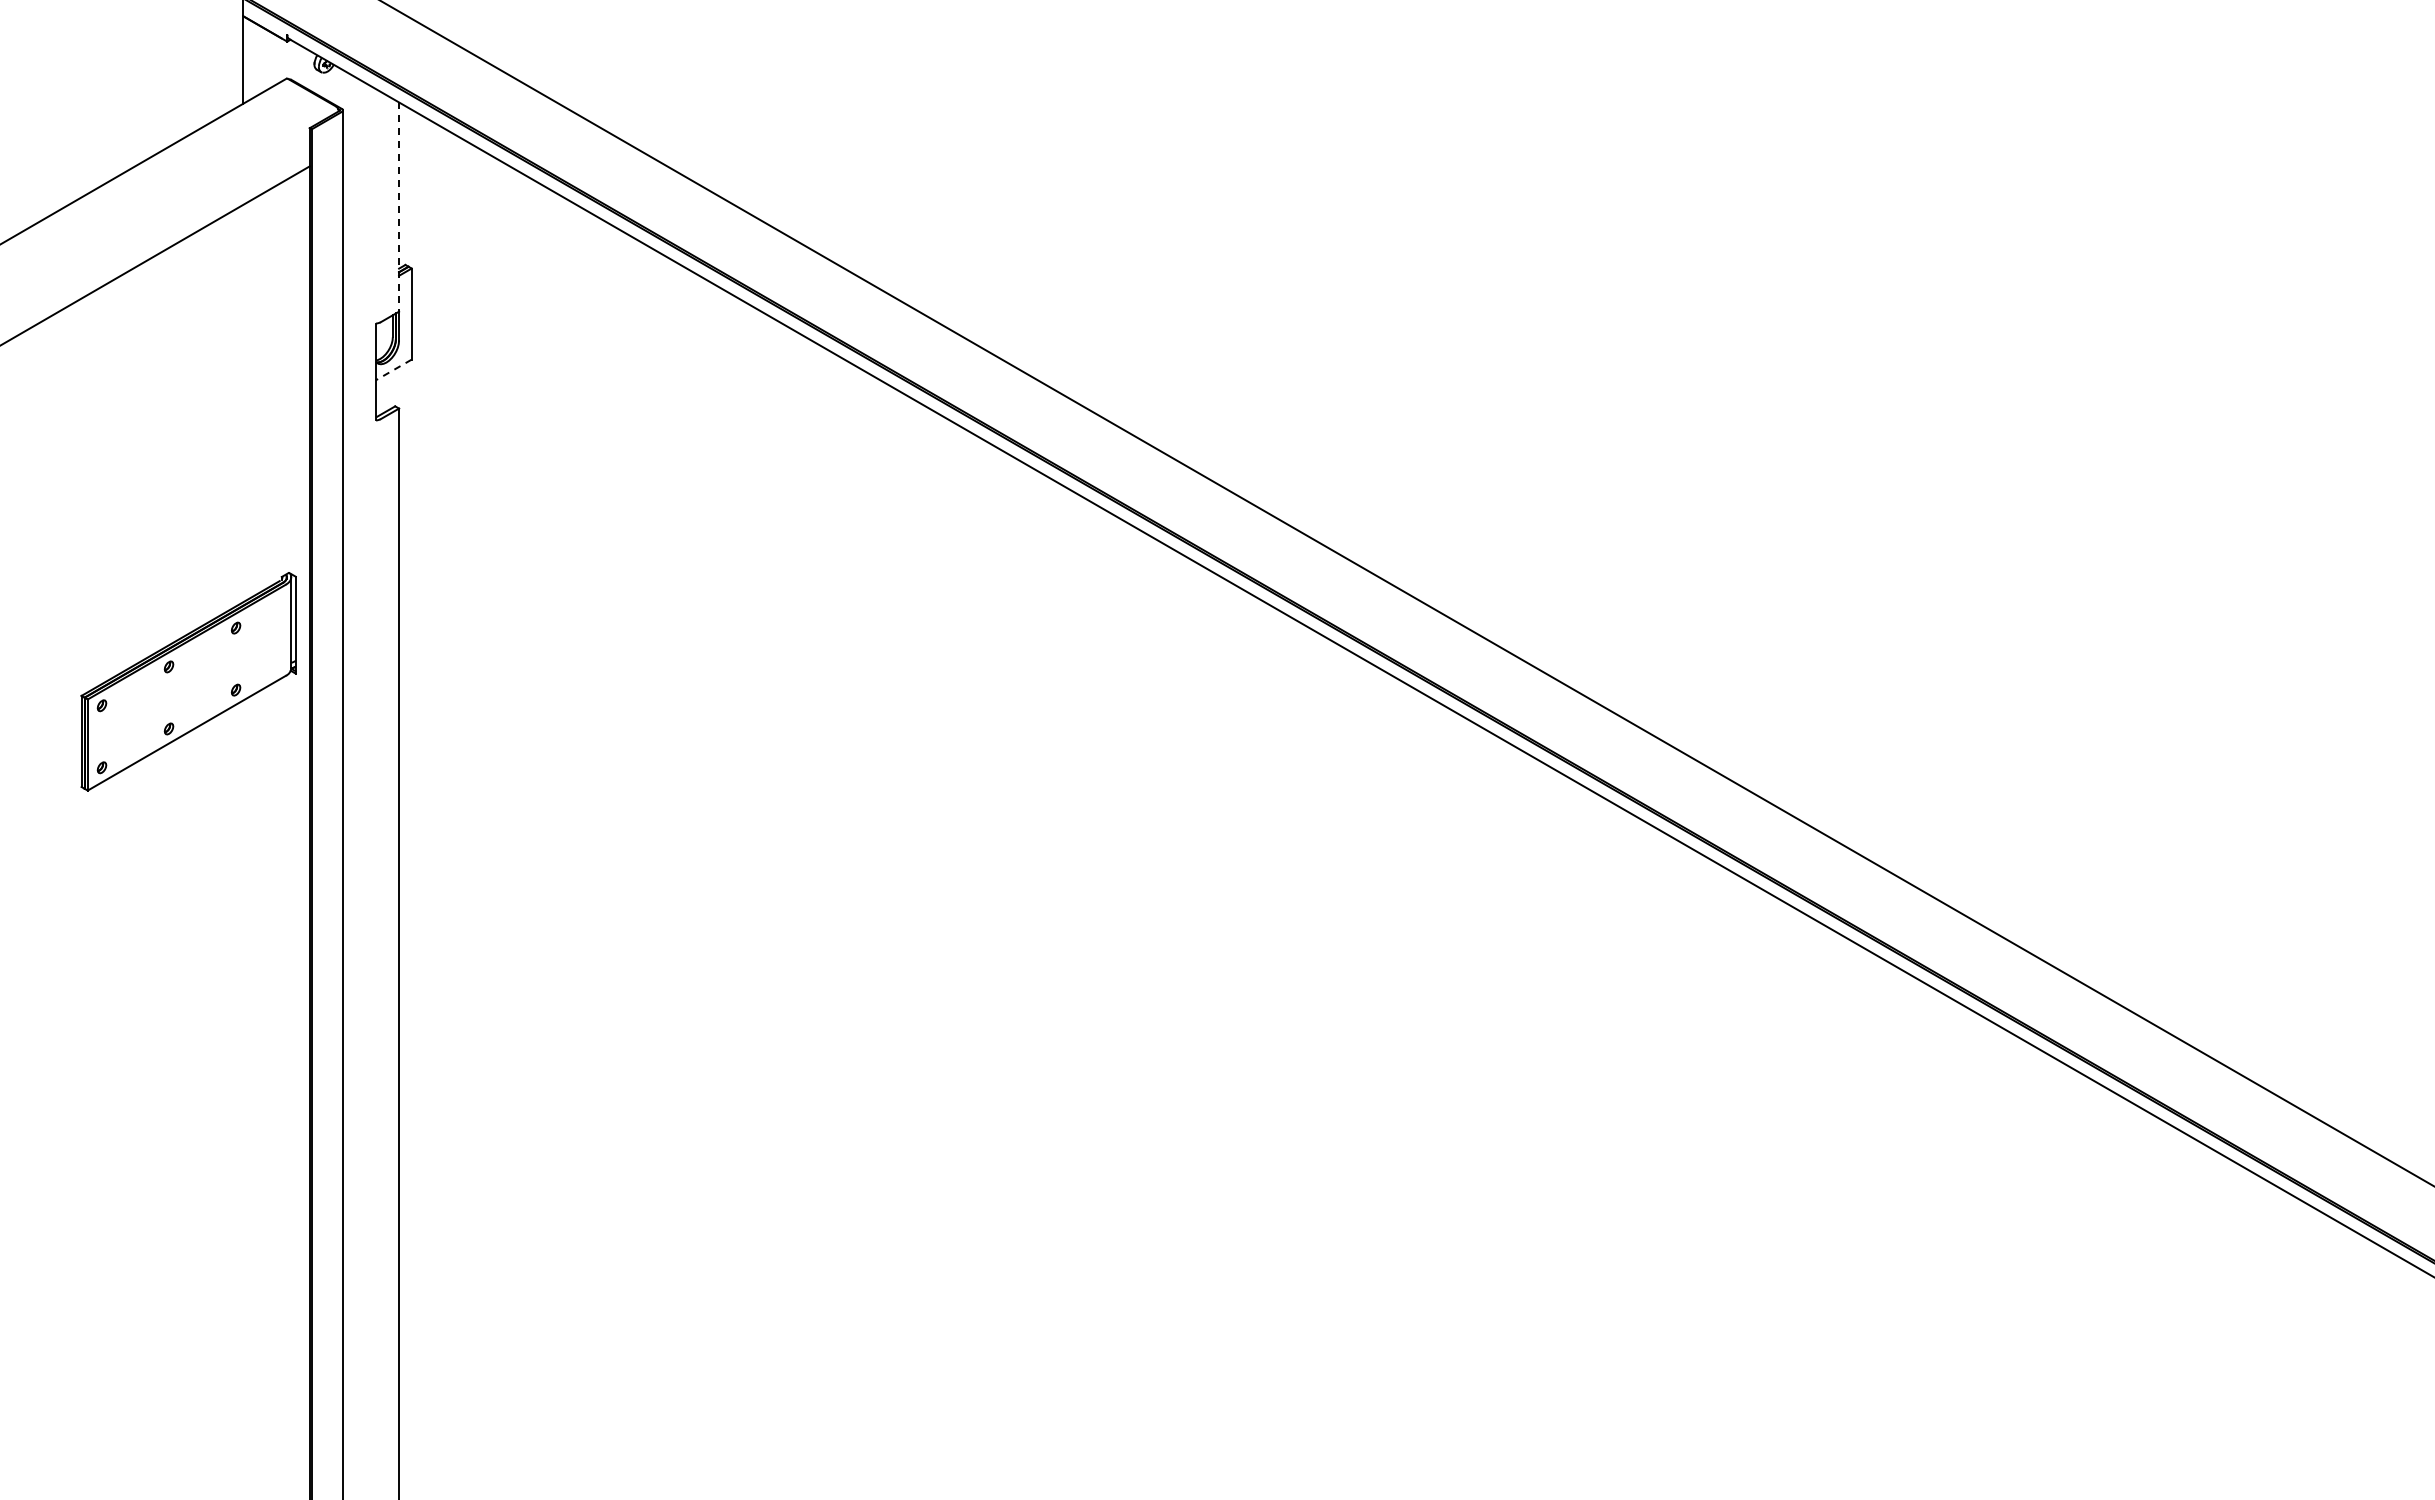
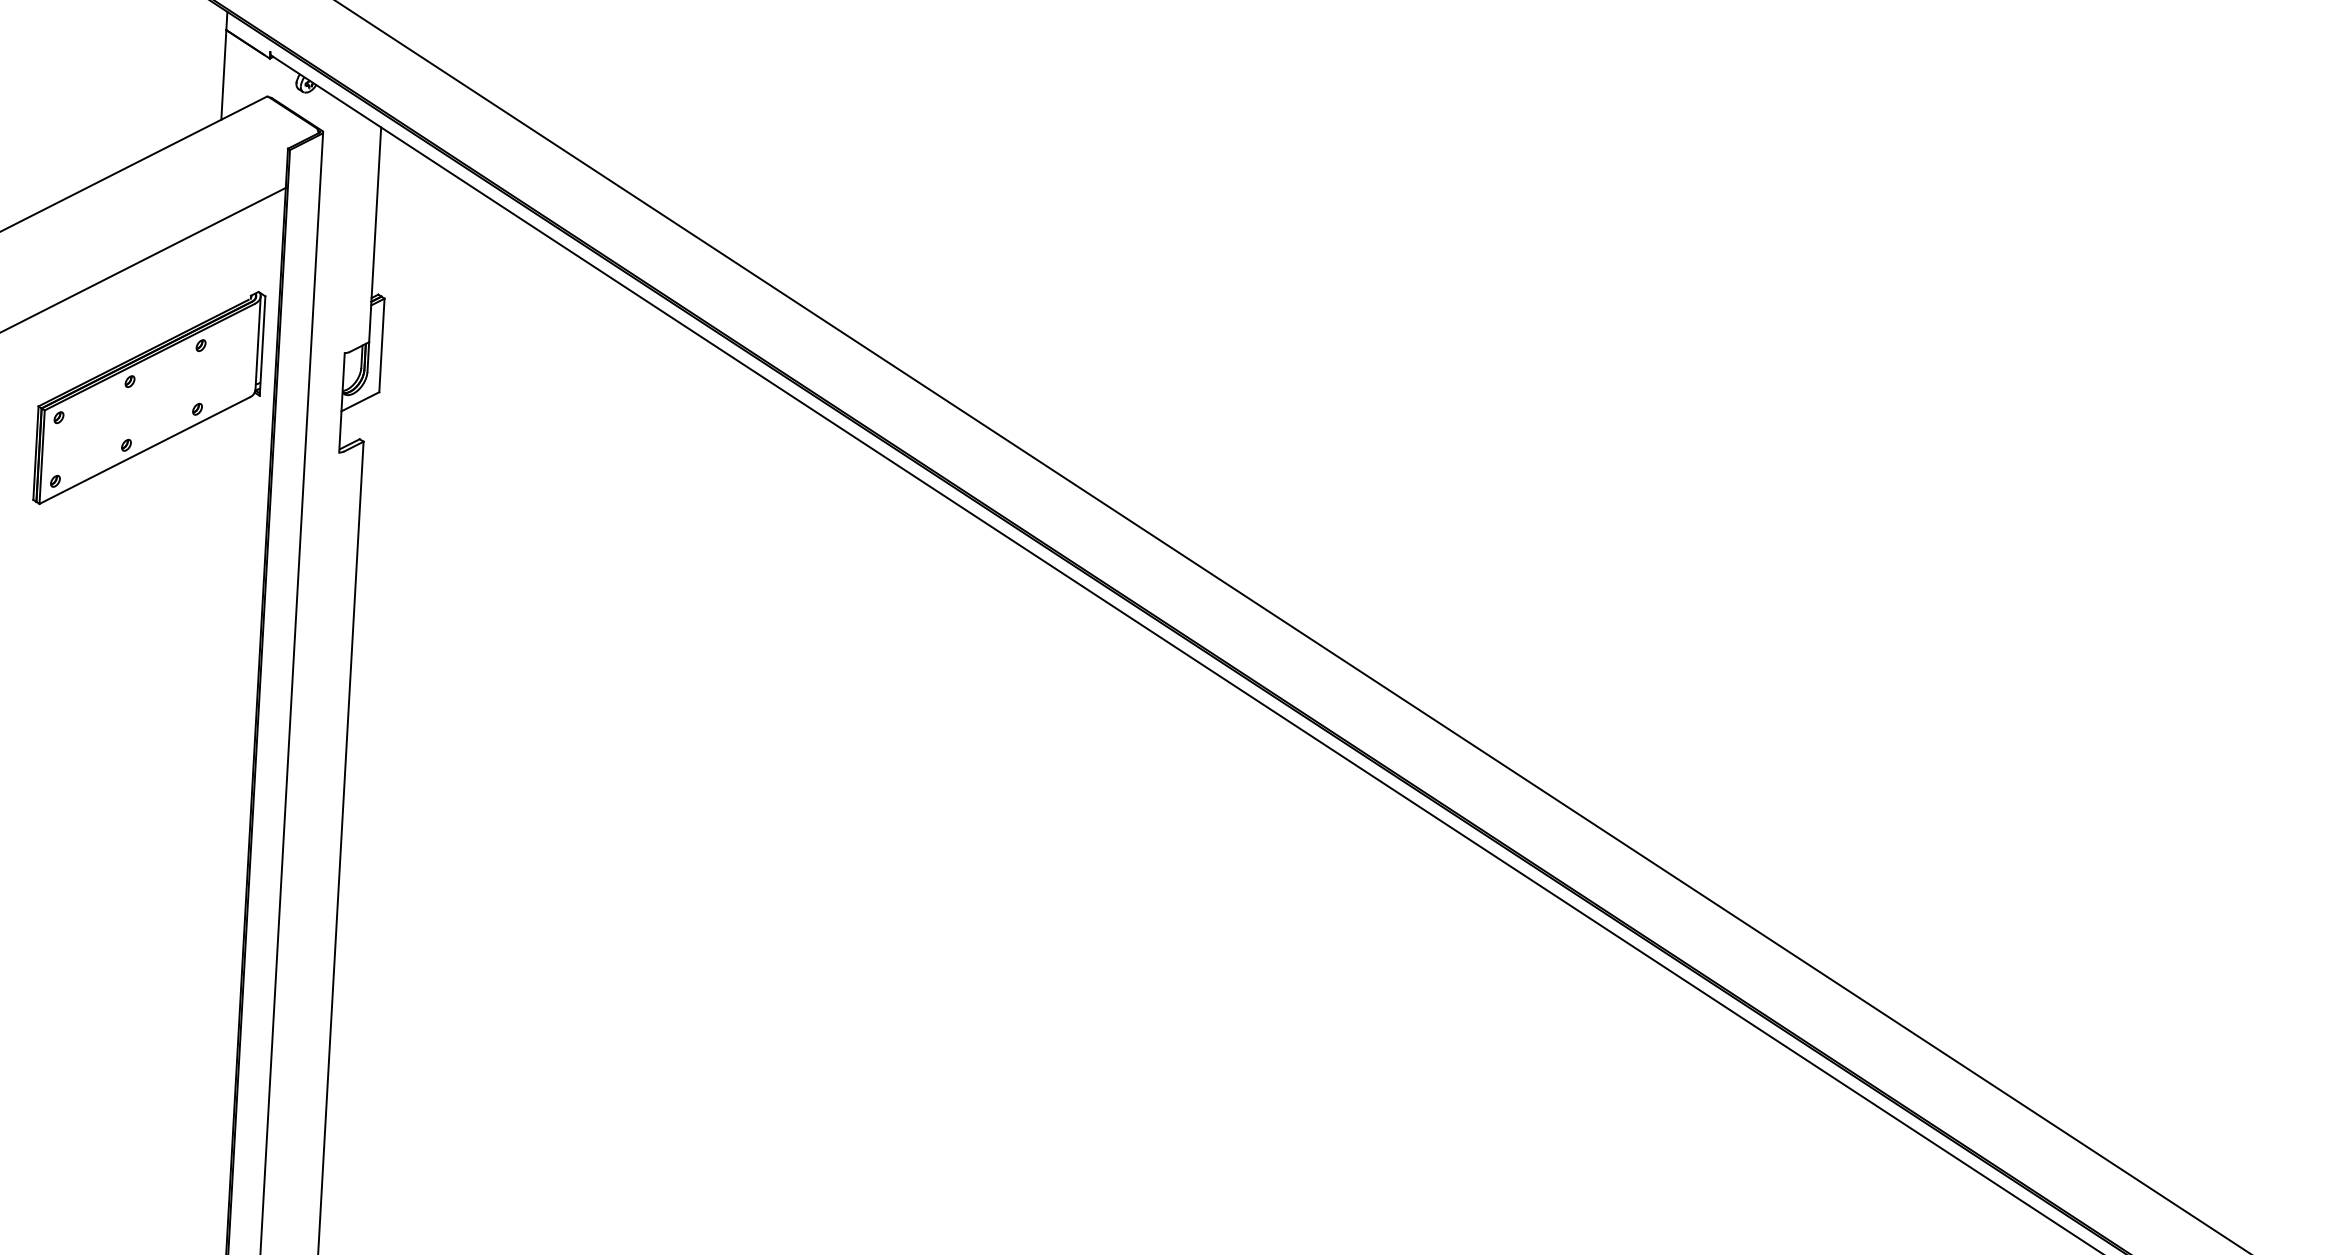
line: (399, 207) -> (375, 235), dashed -> solid
line: (393, 369) -> (360, 401), dashed -> solid
part: (188, 681) -> (149, 397), moved

